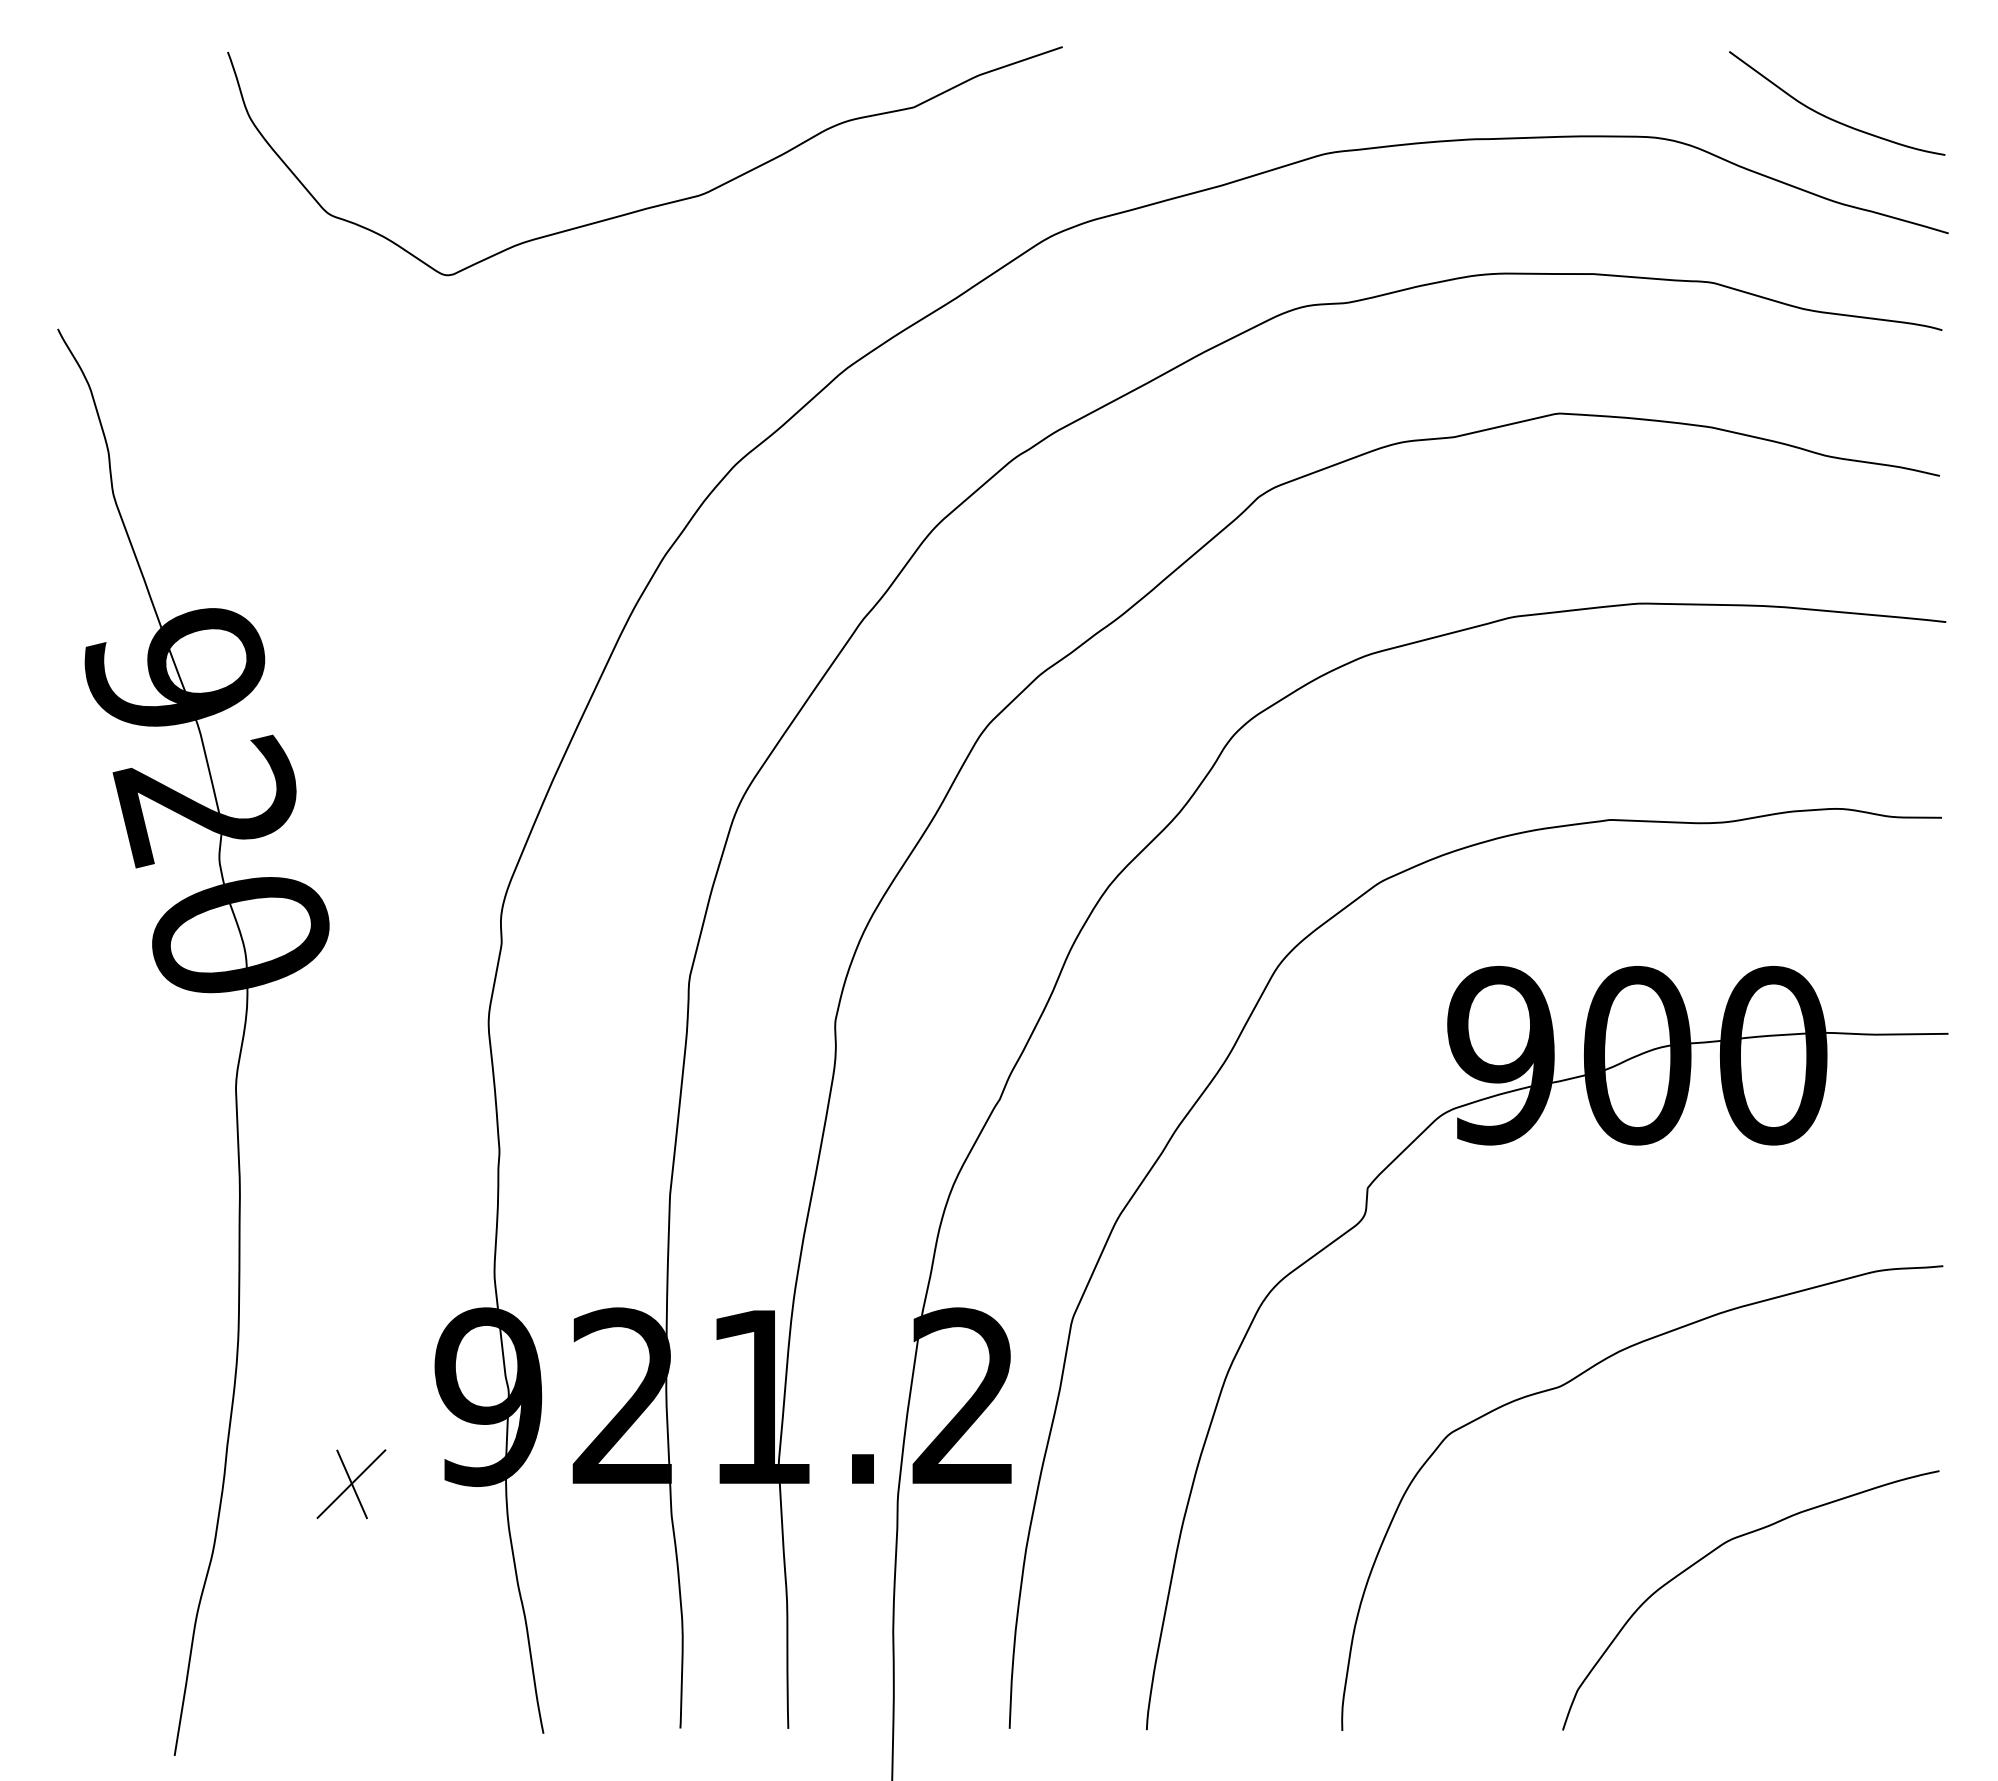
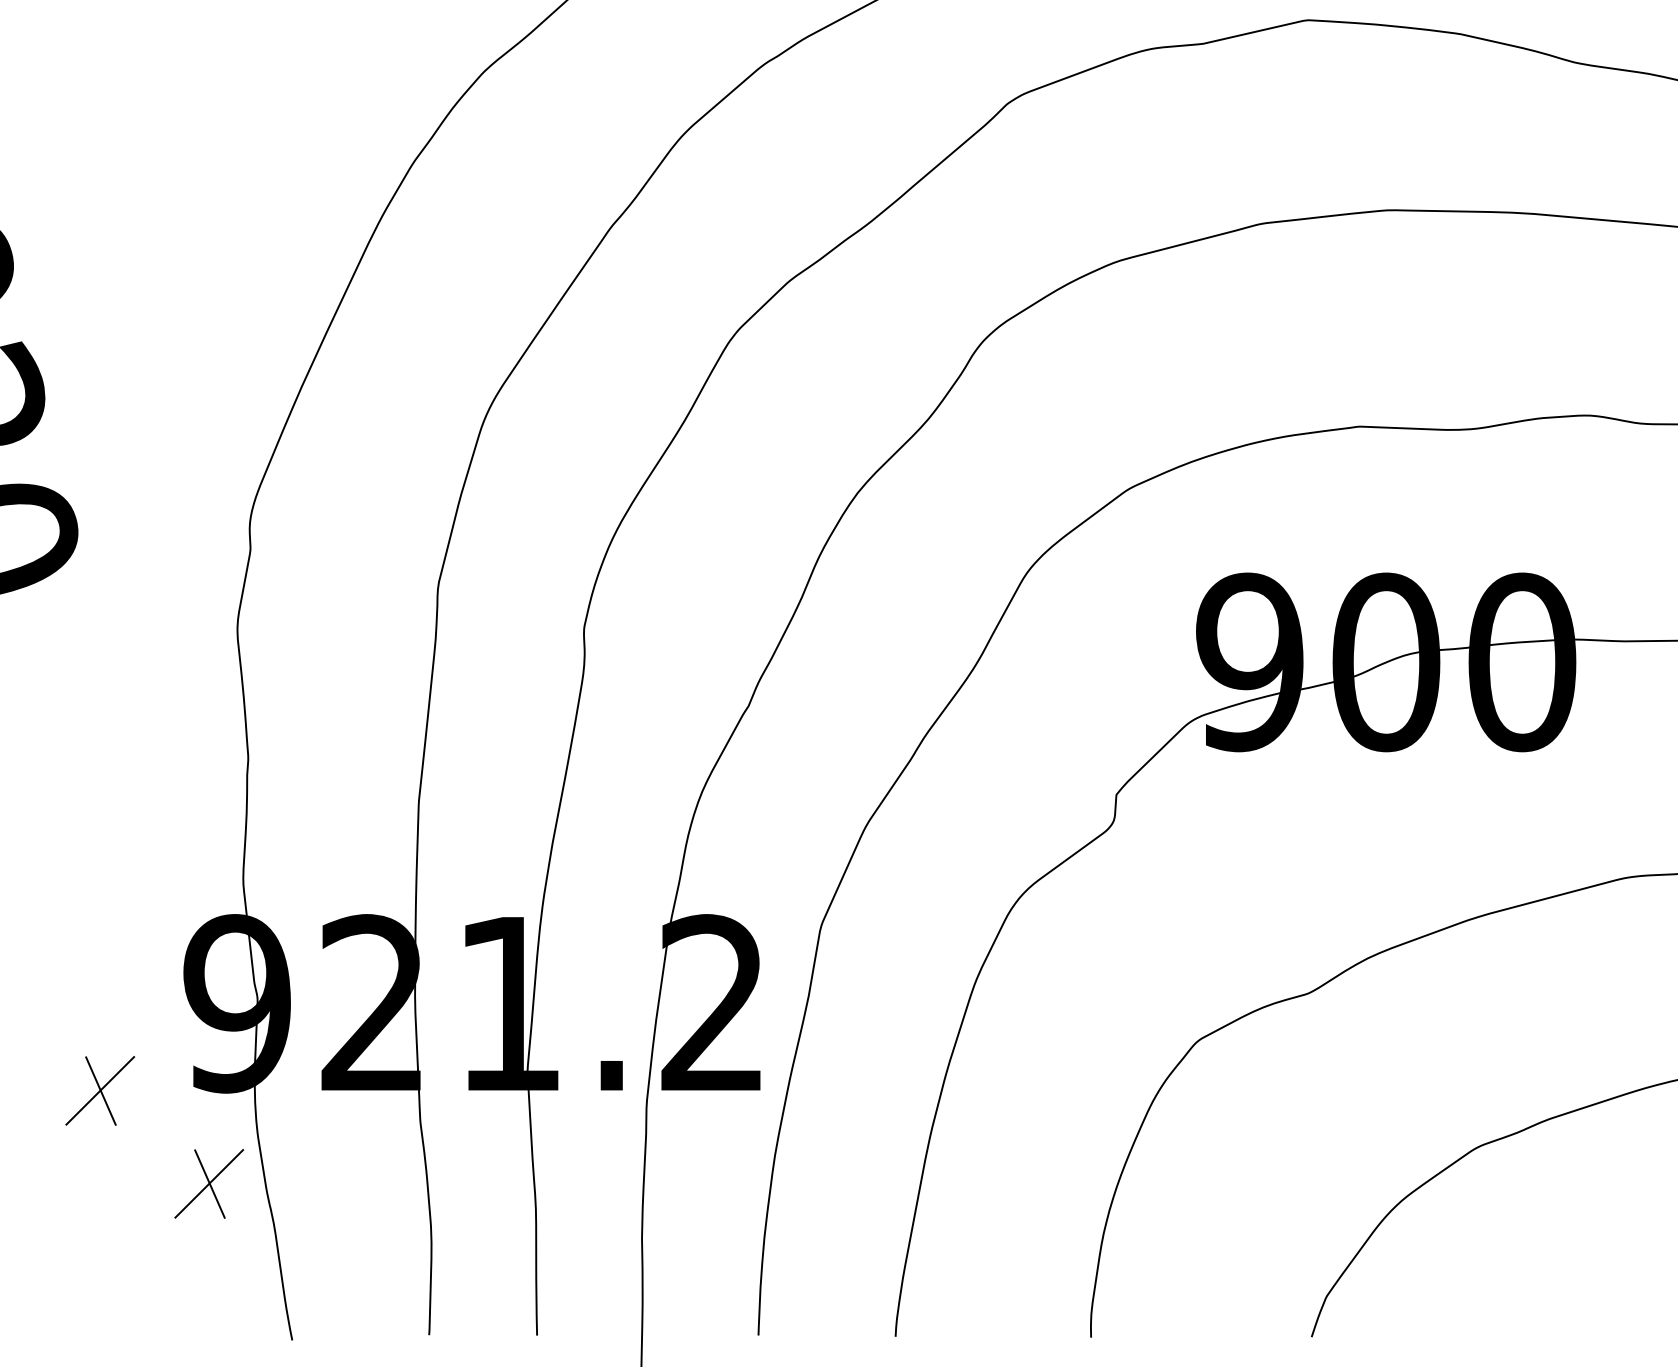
part: (460, 1577) -> (209, 1184), added

